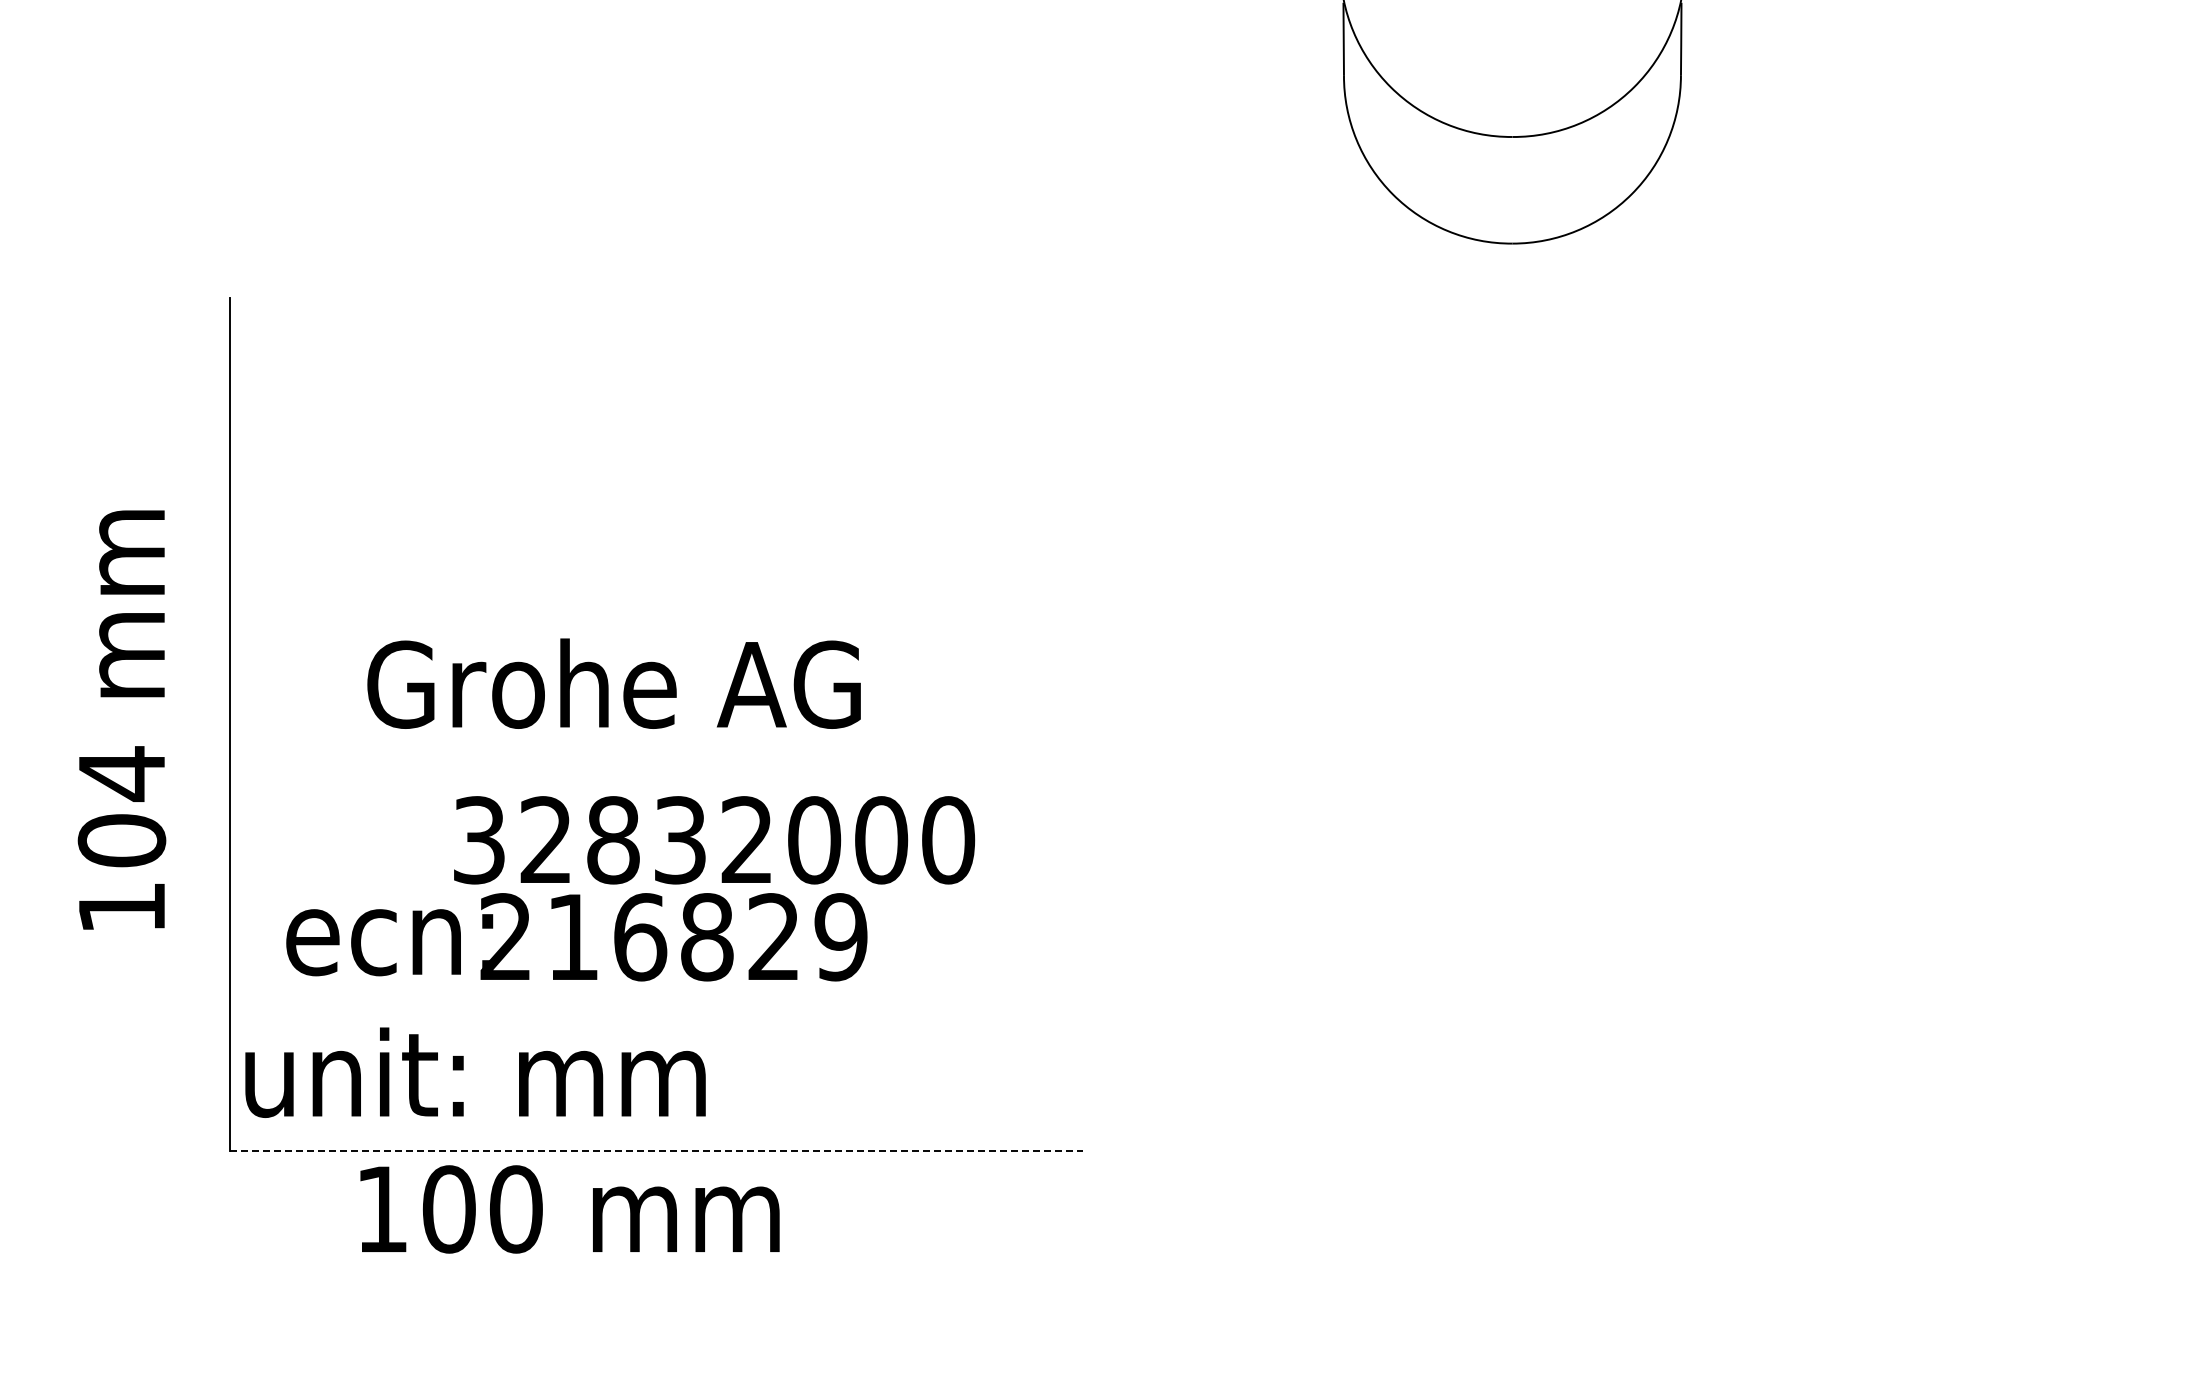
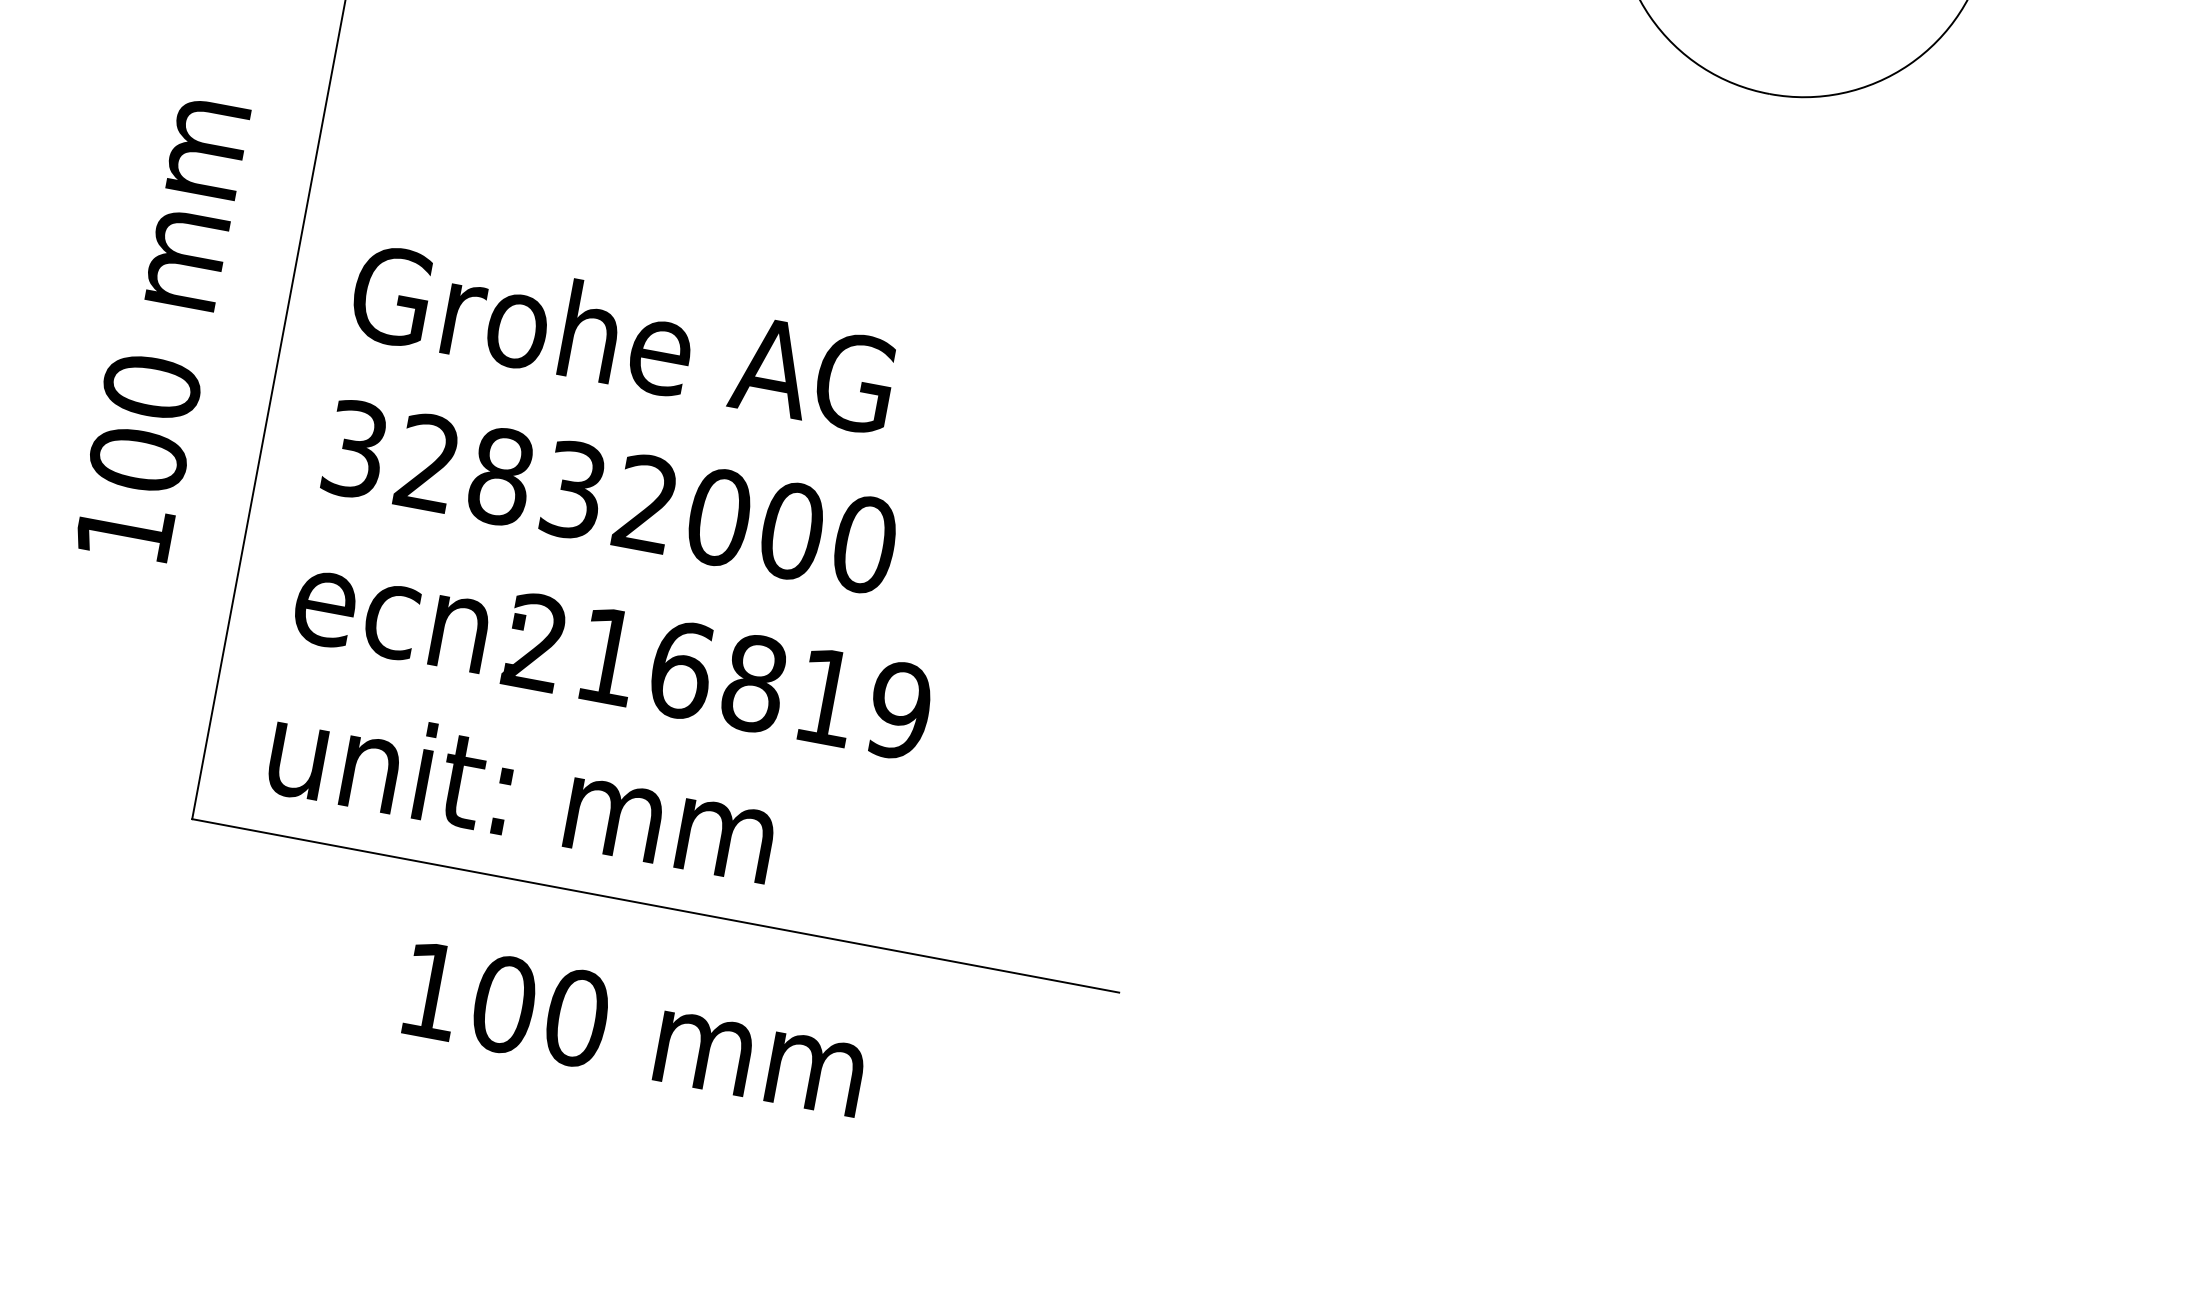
text: (613, 683) -> (622, 337), moved
text: (121, 773) -> (151, 386), 104 -> 100
text: (714, 840) -> (610, 497), moved
text: (773, 936) -> (826, 696), 216829 -> 216819
text: (475, 1072) -> (523, 790), moved
line: (656, 1151) -> (655, 905), dashed -> solid
text: (569, 1209) -> (634, 1029), moved

